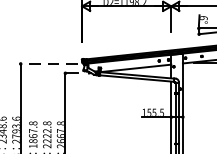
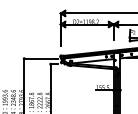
line: (49, 63) -> (41, 58), dashed -> solid

